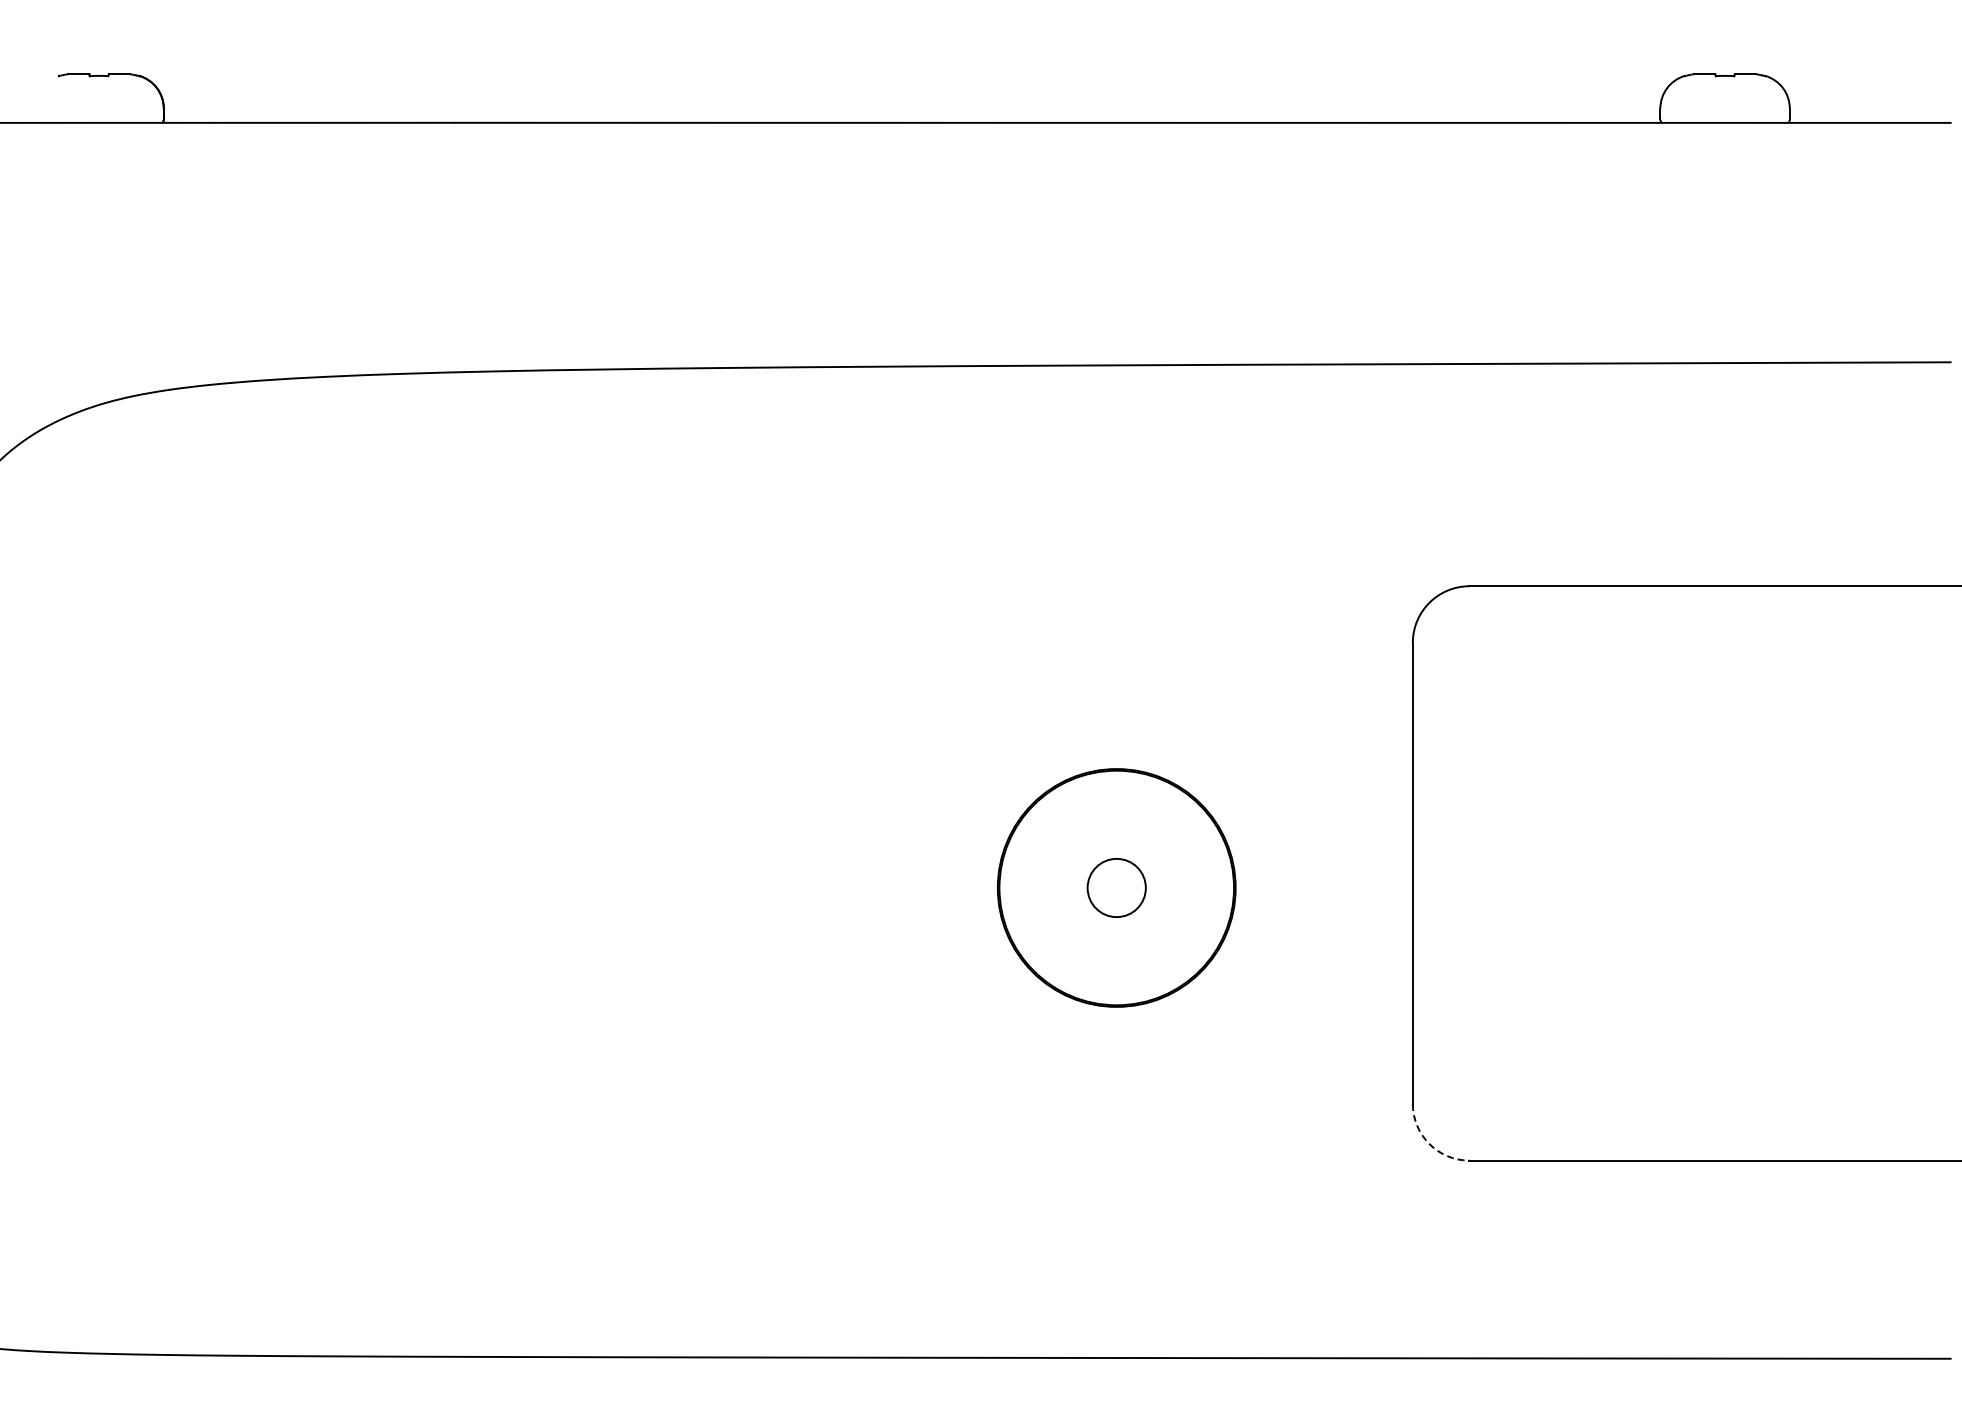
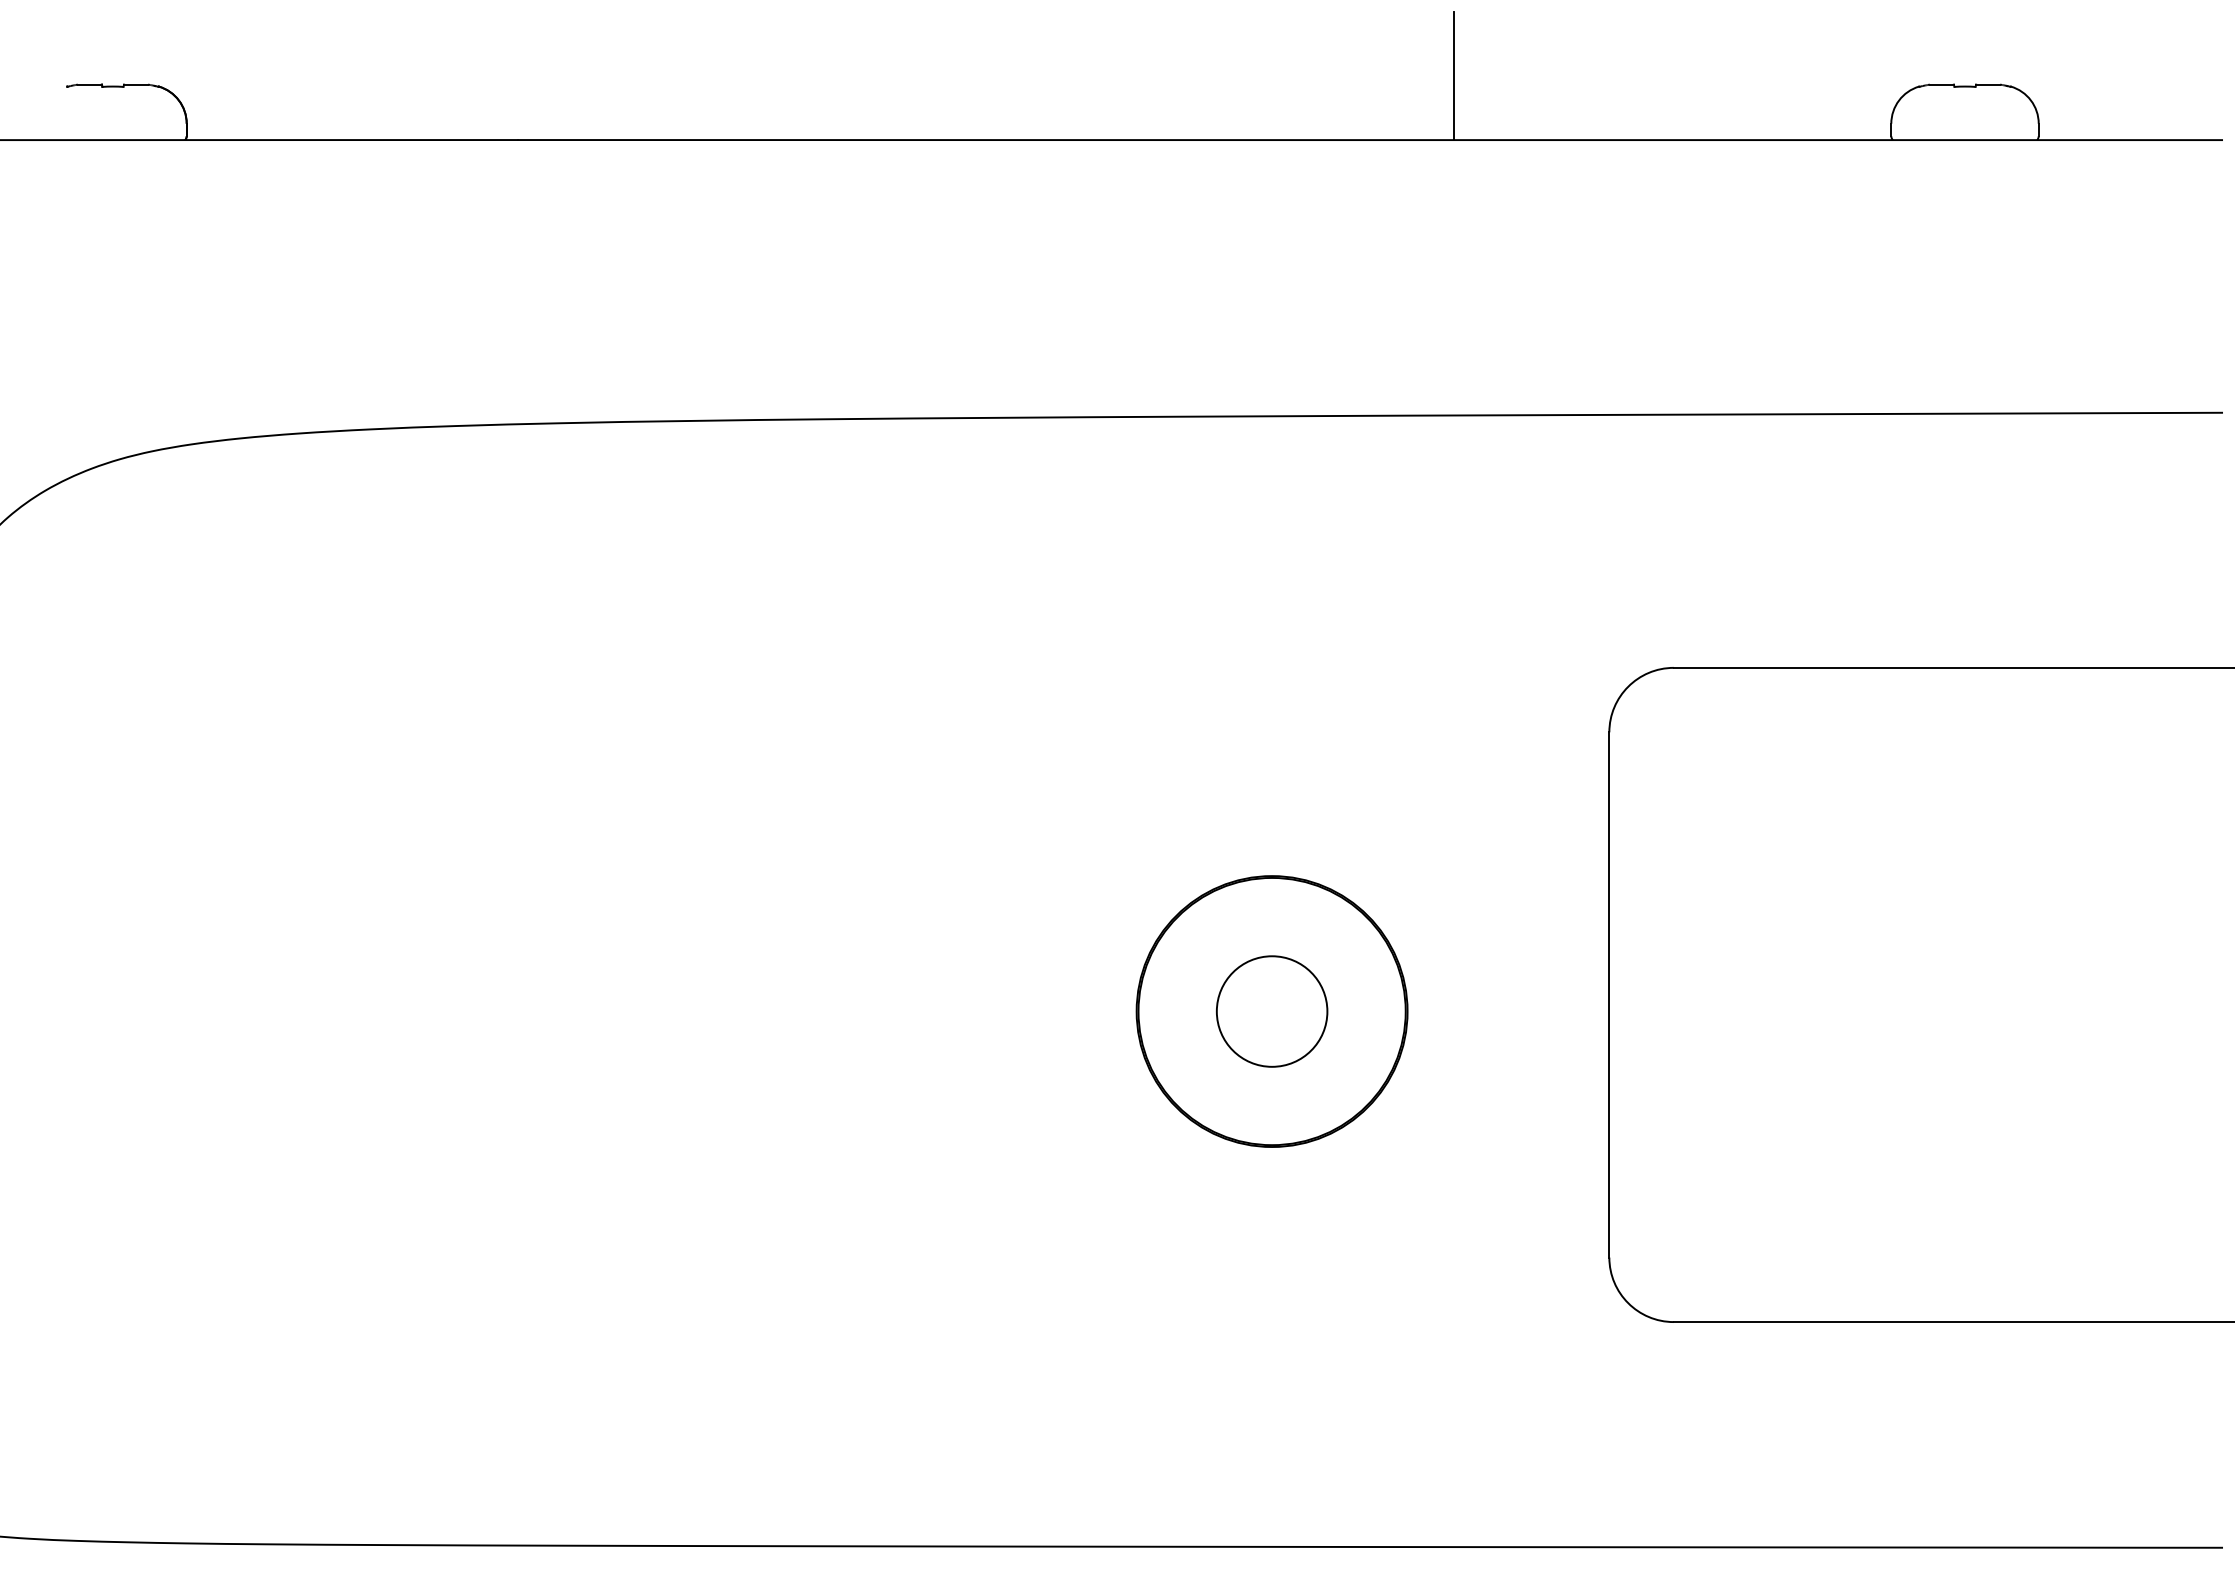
line: (1276, 66) -> (1454, 75), added
circle: (1116, 887) -> (1271, 1010), size x1.67
arc: (1429, 1144) -> (1628, 1303), dashed -> solid

